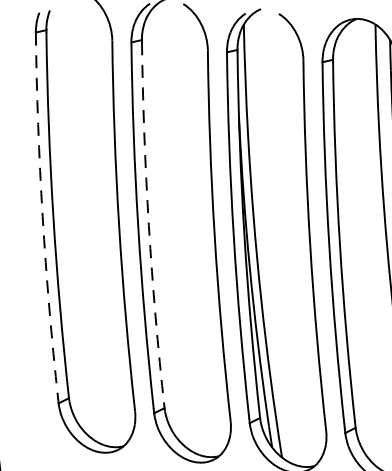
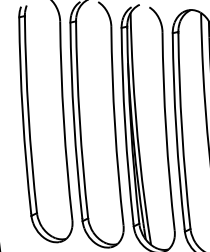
arc: (41, 215) -> (22, 115), dashed -> solid
arc: (148, 225) -> (79, 120), dashed -> solid

